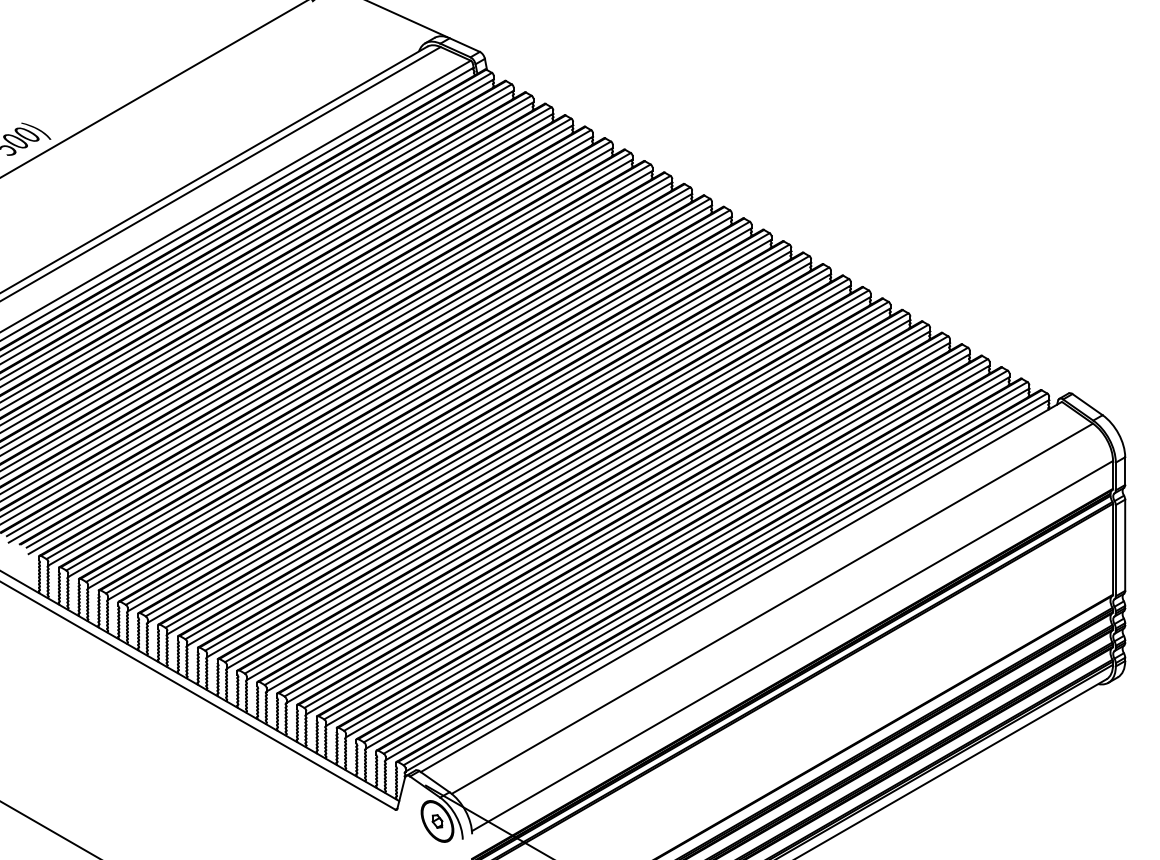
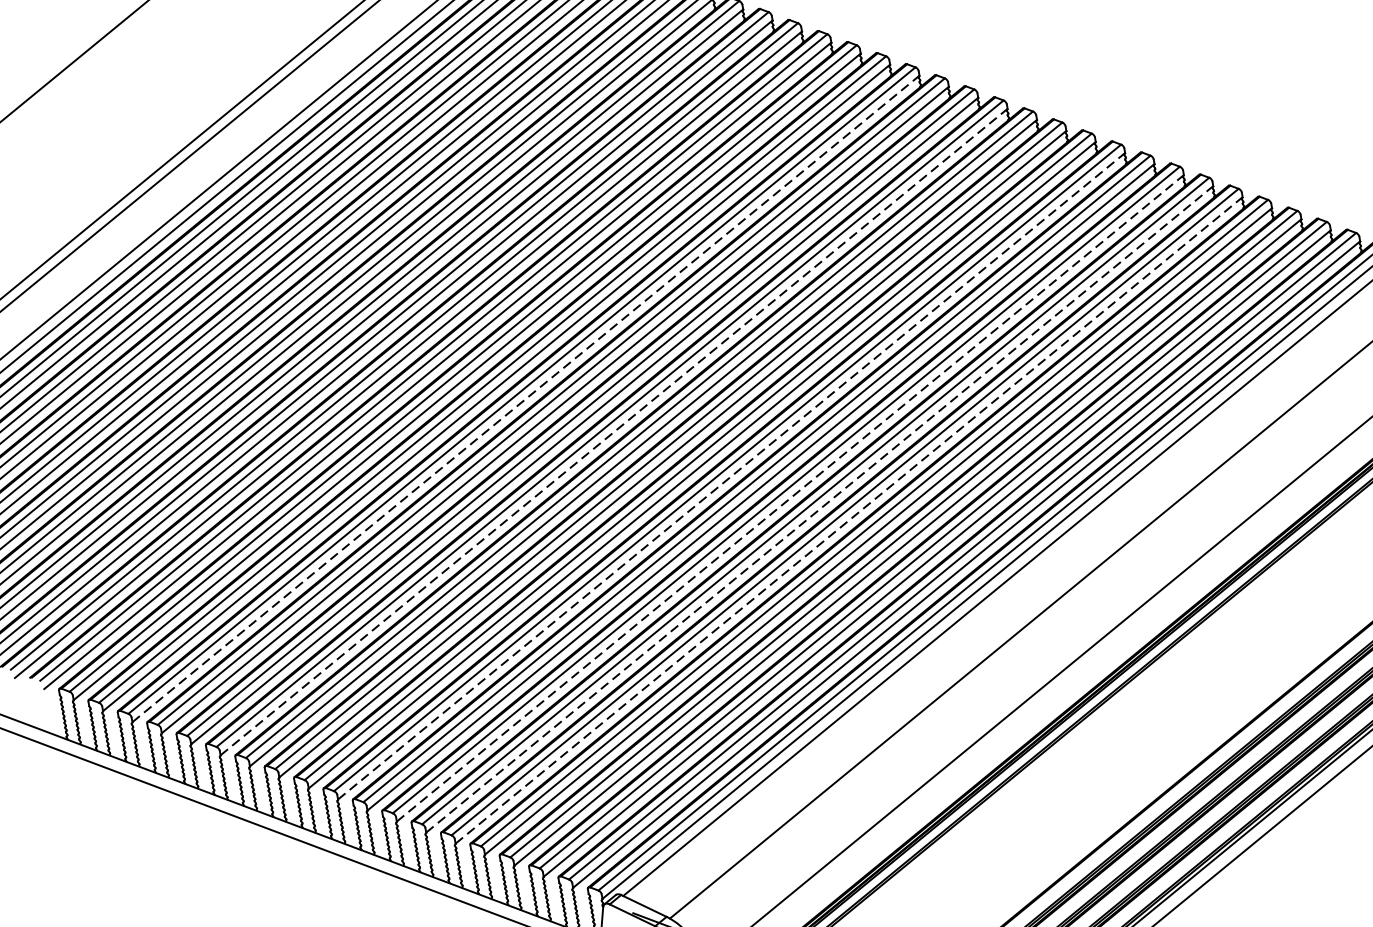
line: (410, 402) -> (526, 398), solid -> dashed
line: (469, 436) -> (613, 431), solid -> dashed
line: (548, 482) -> (731, 475), solid -> dashed
line: (588, 505) -> (790, 498), solid -> dashed
line: (608, 517) -> (820, 509), solid -> dashed
line: (628, 528) -> (849, 520), solid -> dashed

